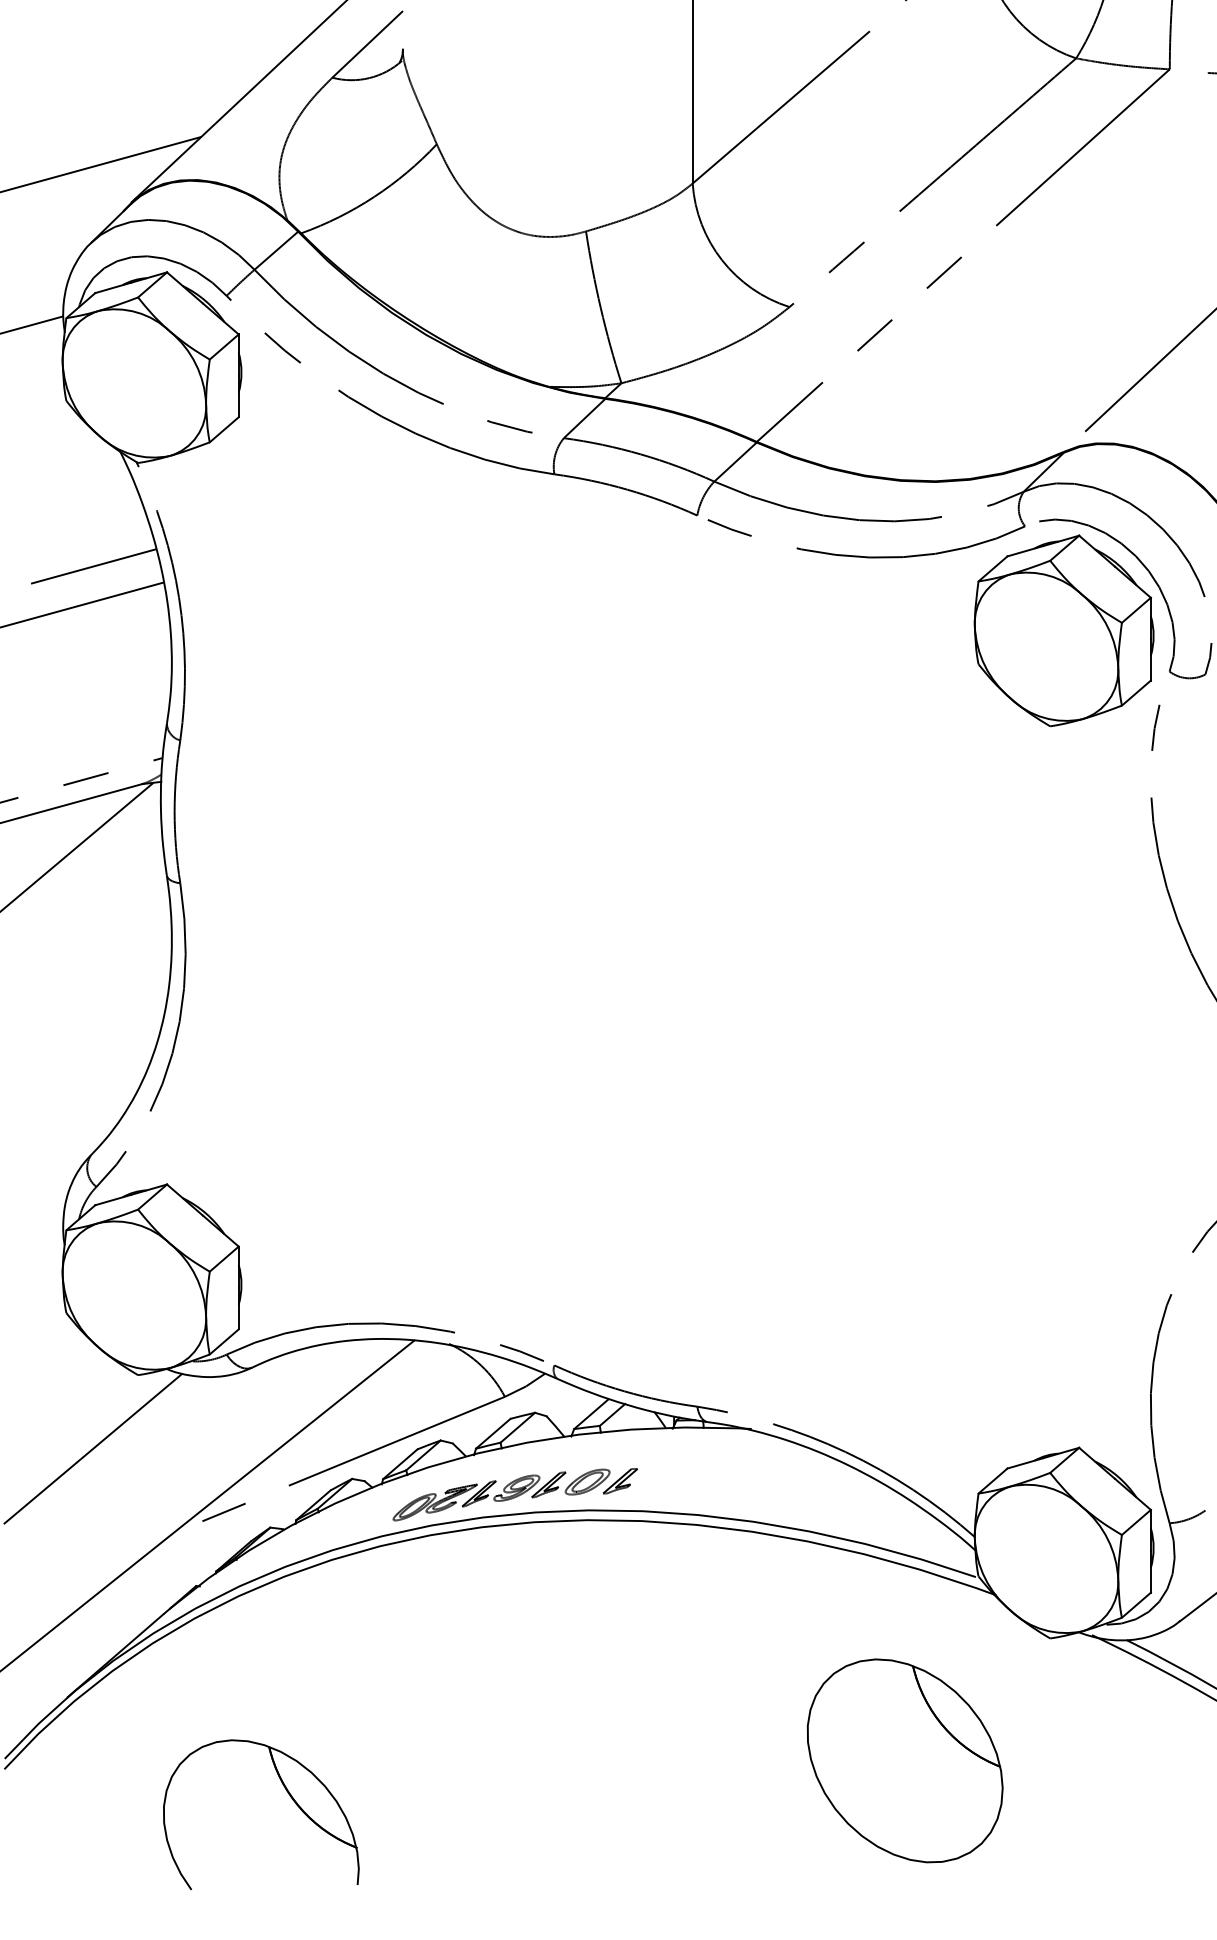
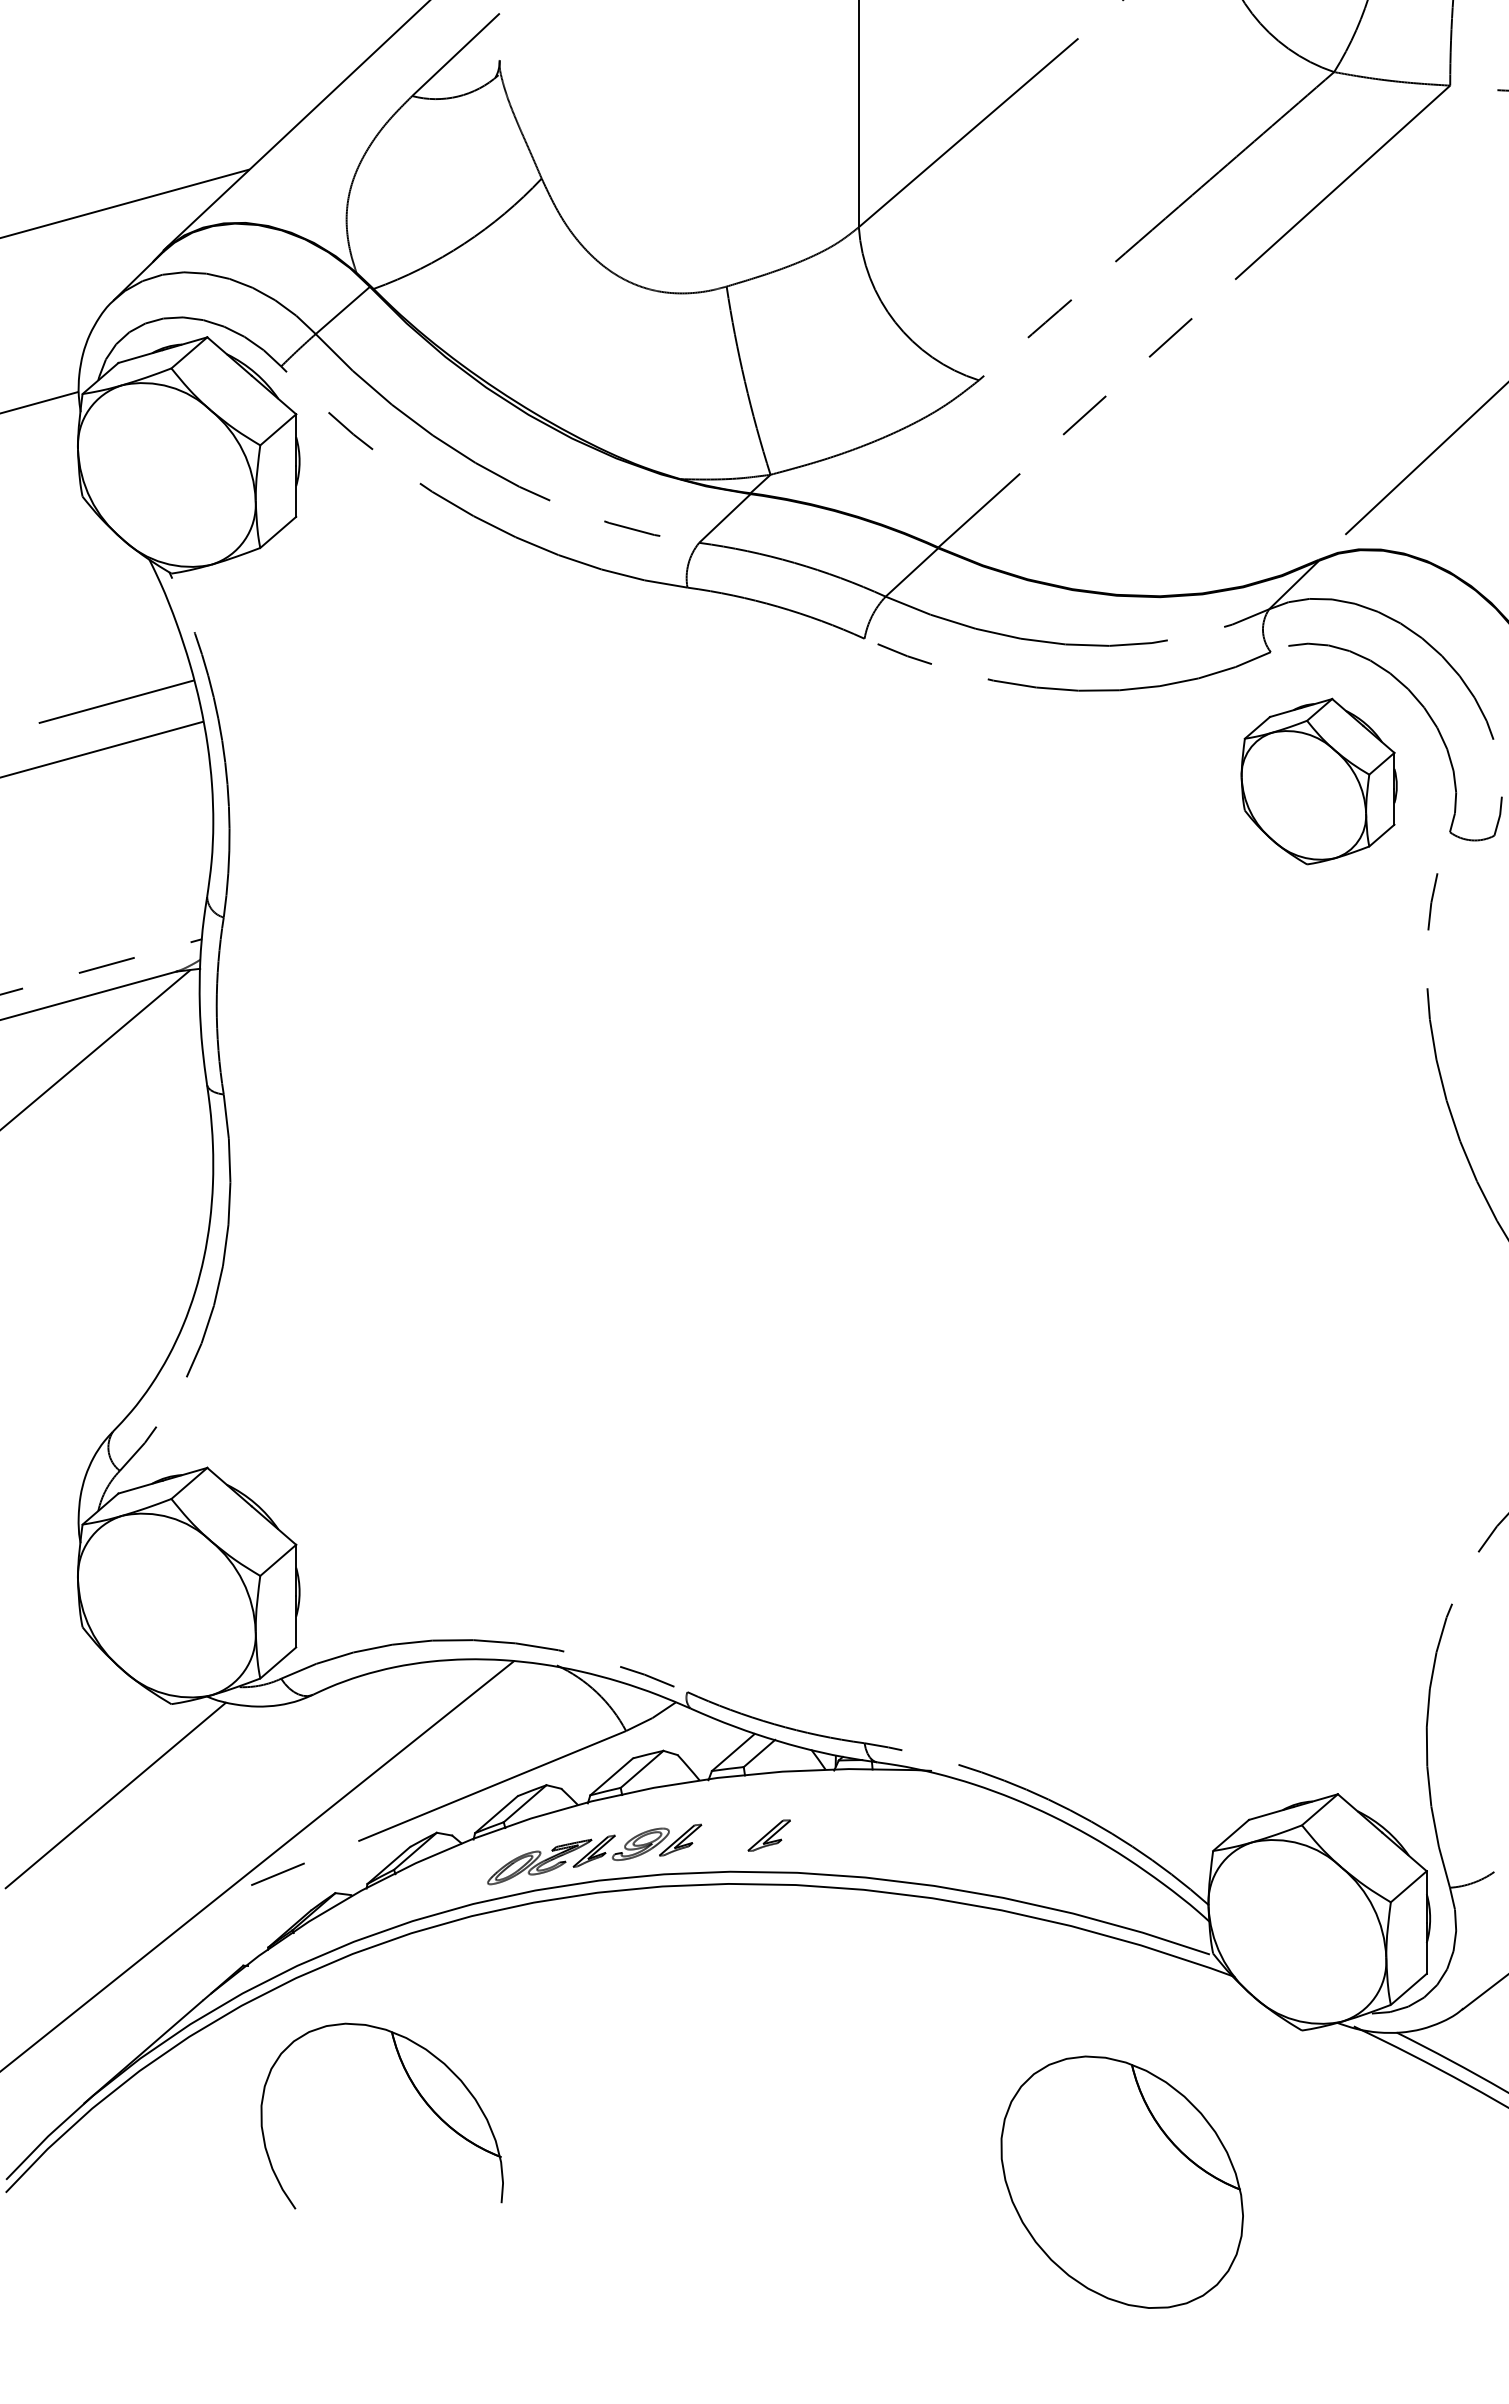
part: (1063, 630) -> (1318, 781), size x0.7
part: (587, 1481) -> (728, 1836), removed
part: (289, 1794) -> (416, 2091), moved

